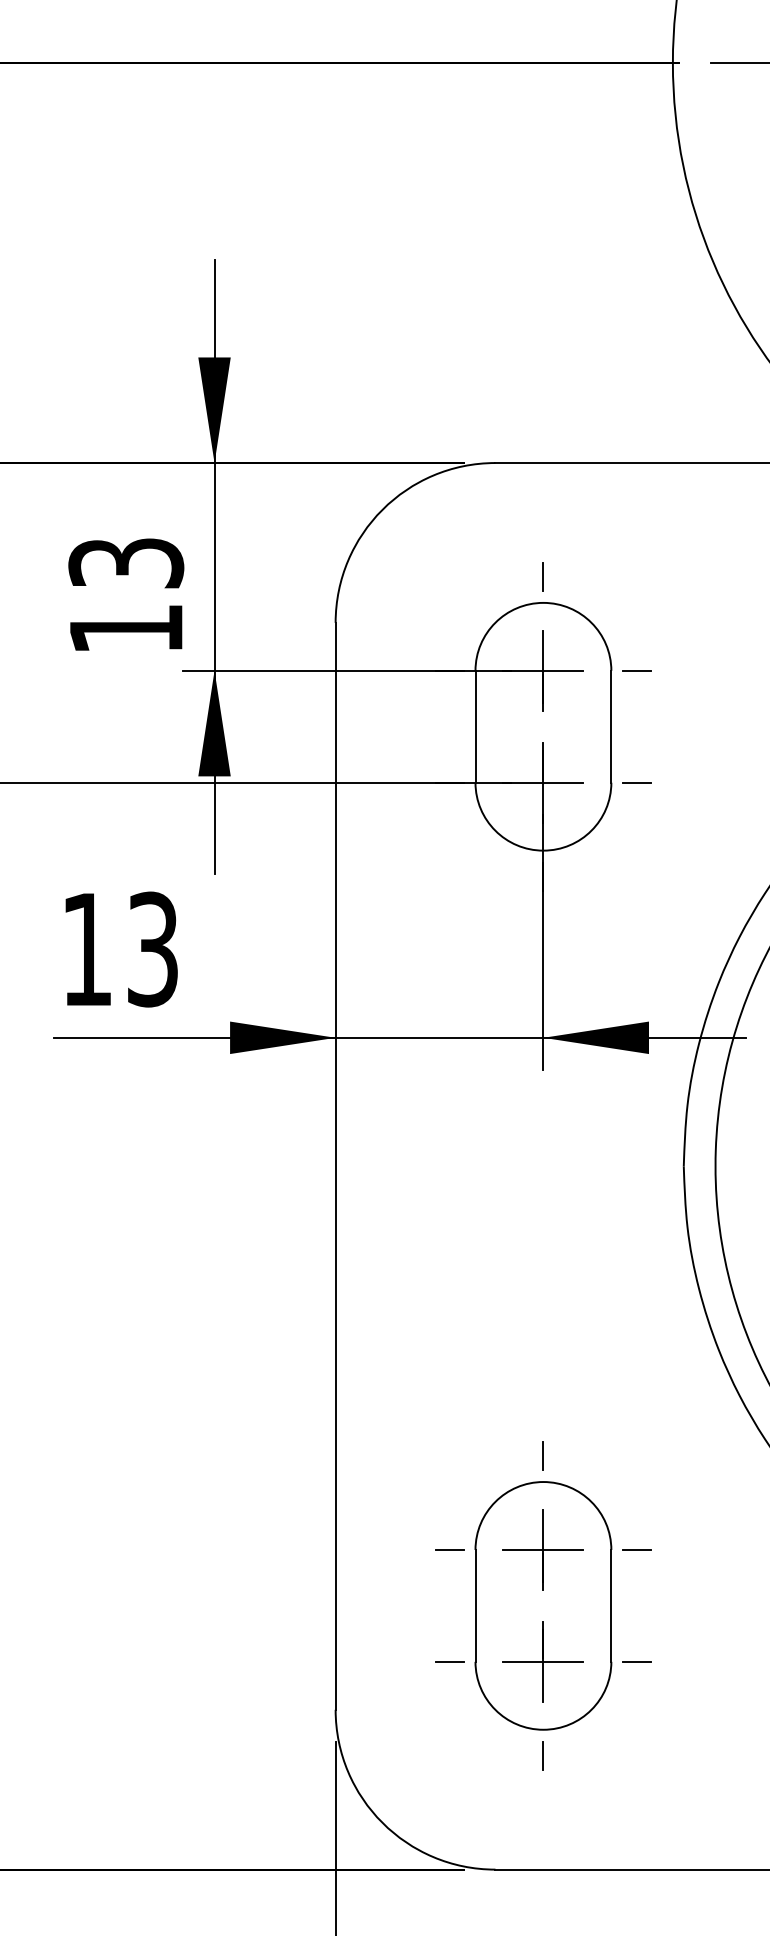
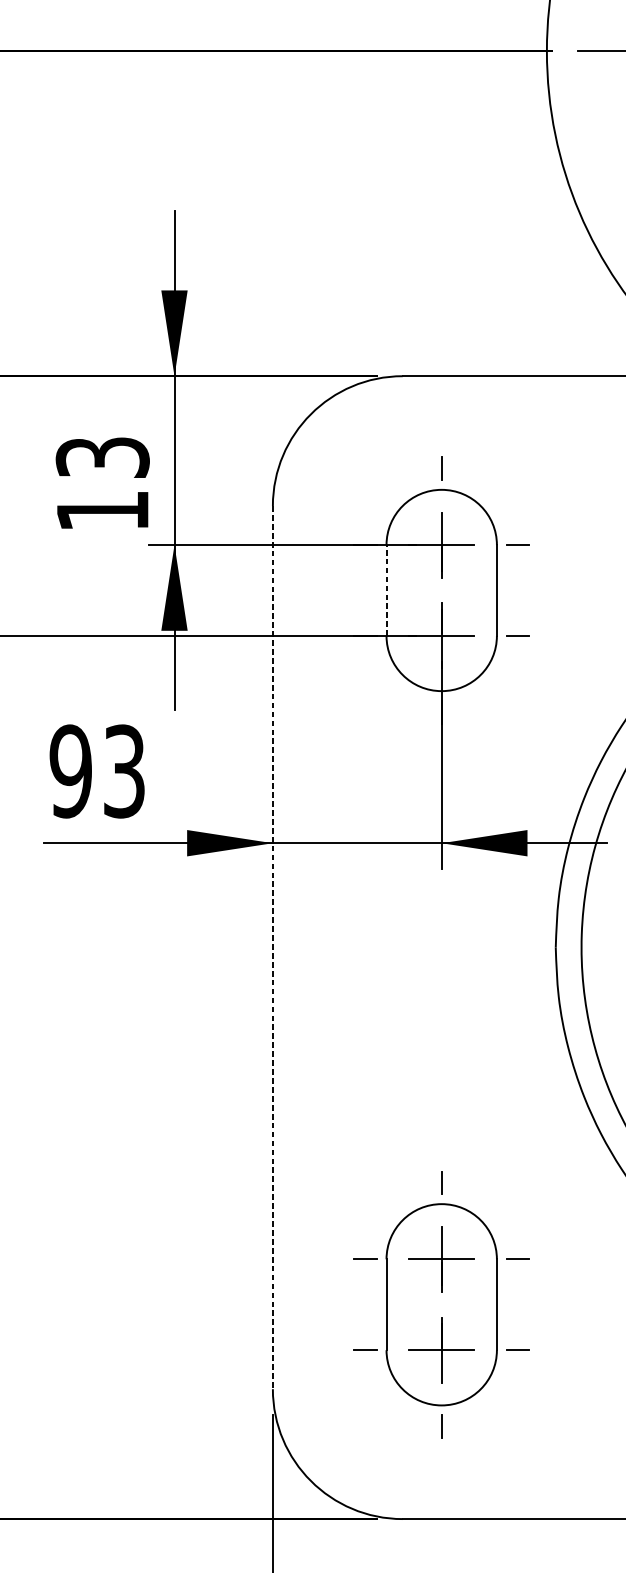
line: (475, 726) -> (386, 590), solid -> dashed
text: (86, 949) -> (70, 771), 13 -> 93
line: (335, 1166) -> (272, 947), solid -> dashed

